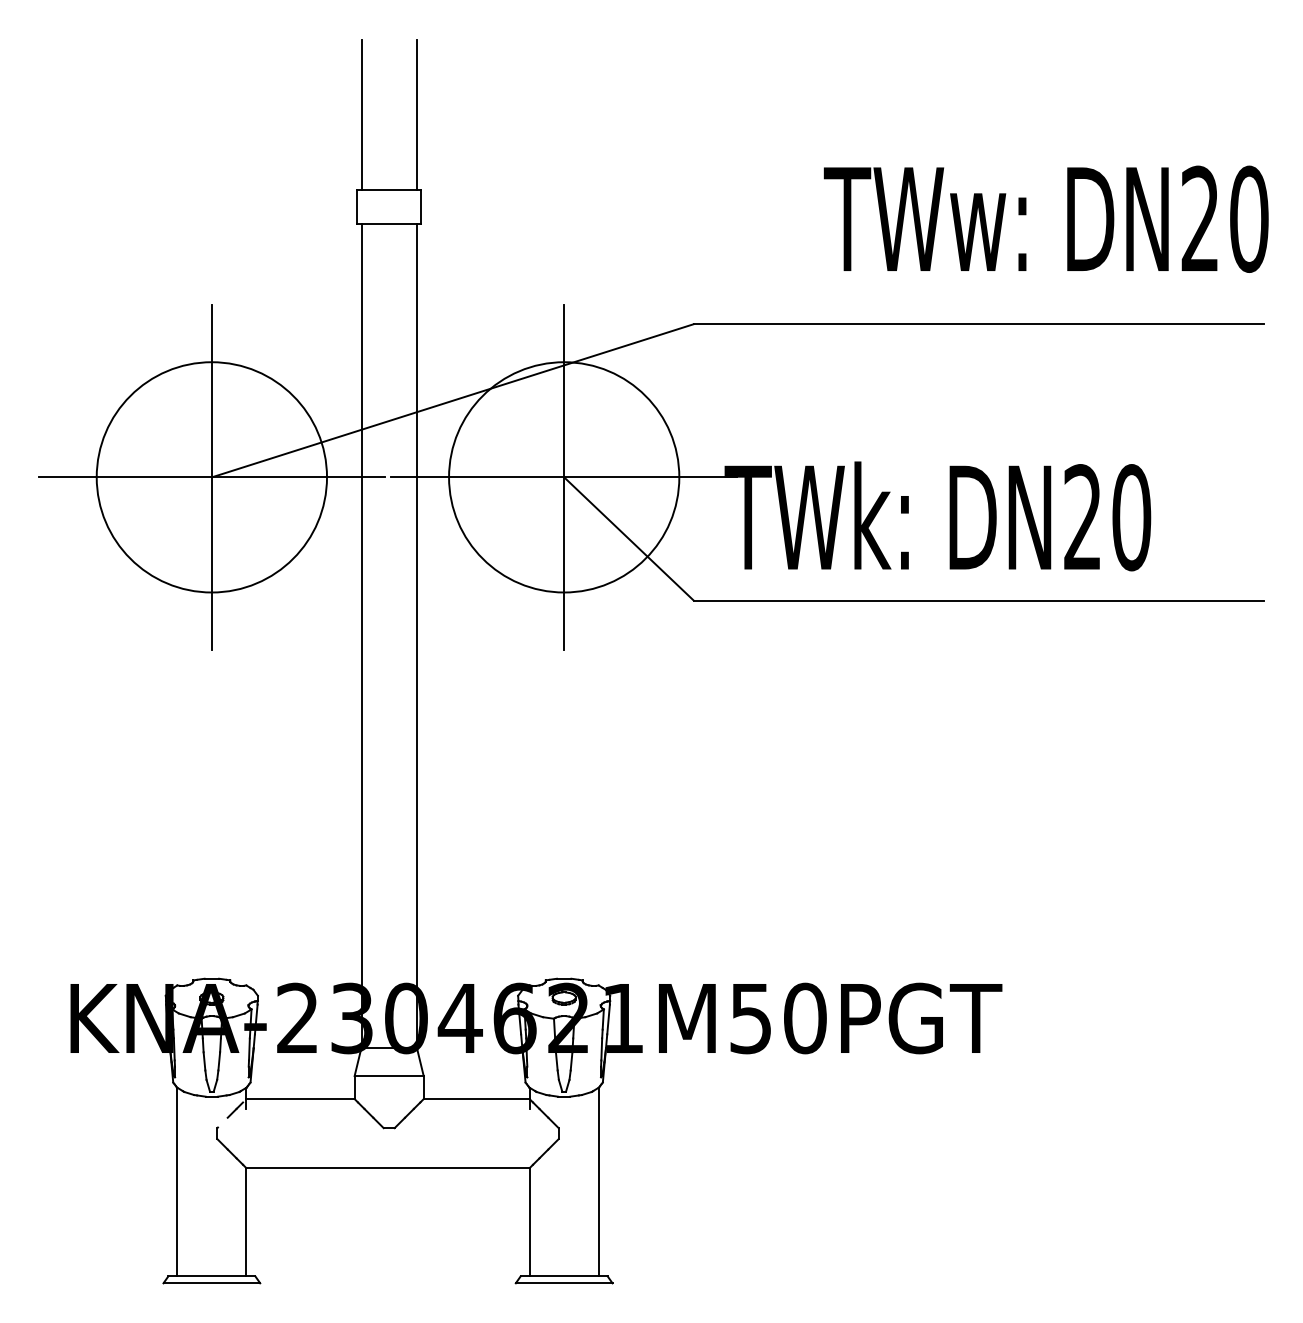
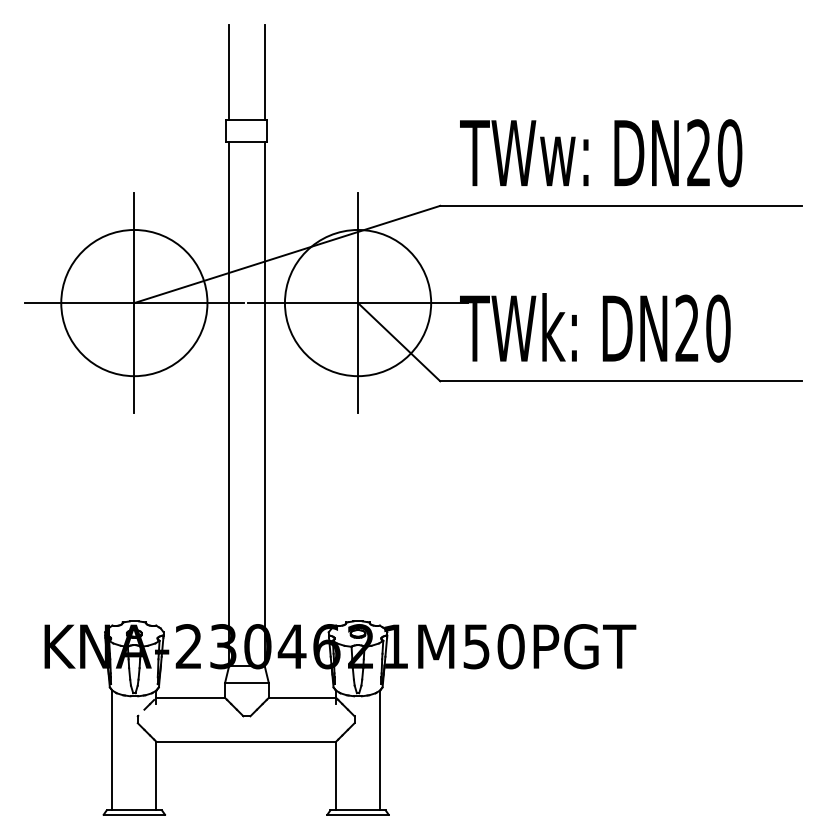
text: (1046, 219) -> (601, 153), moved

